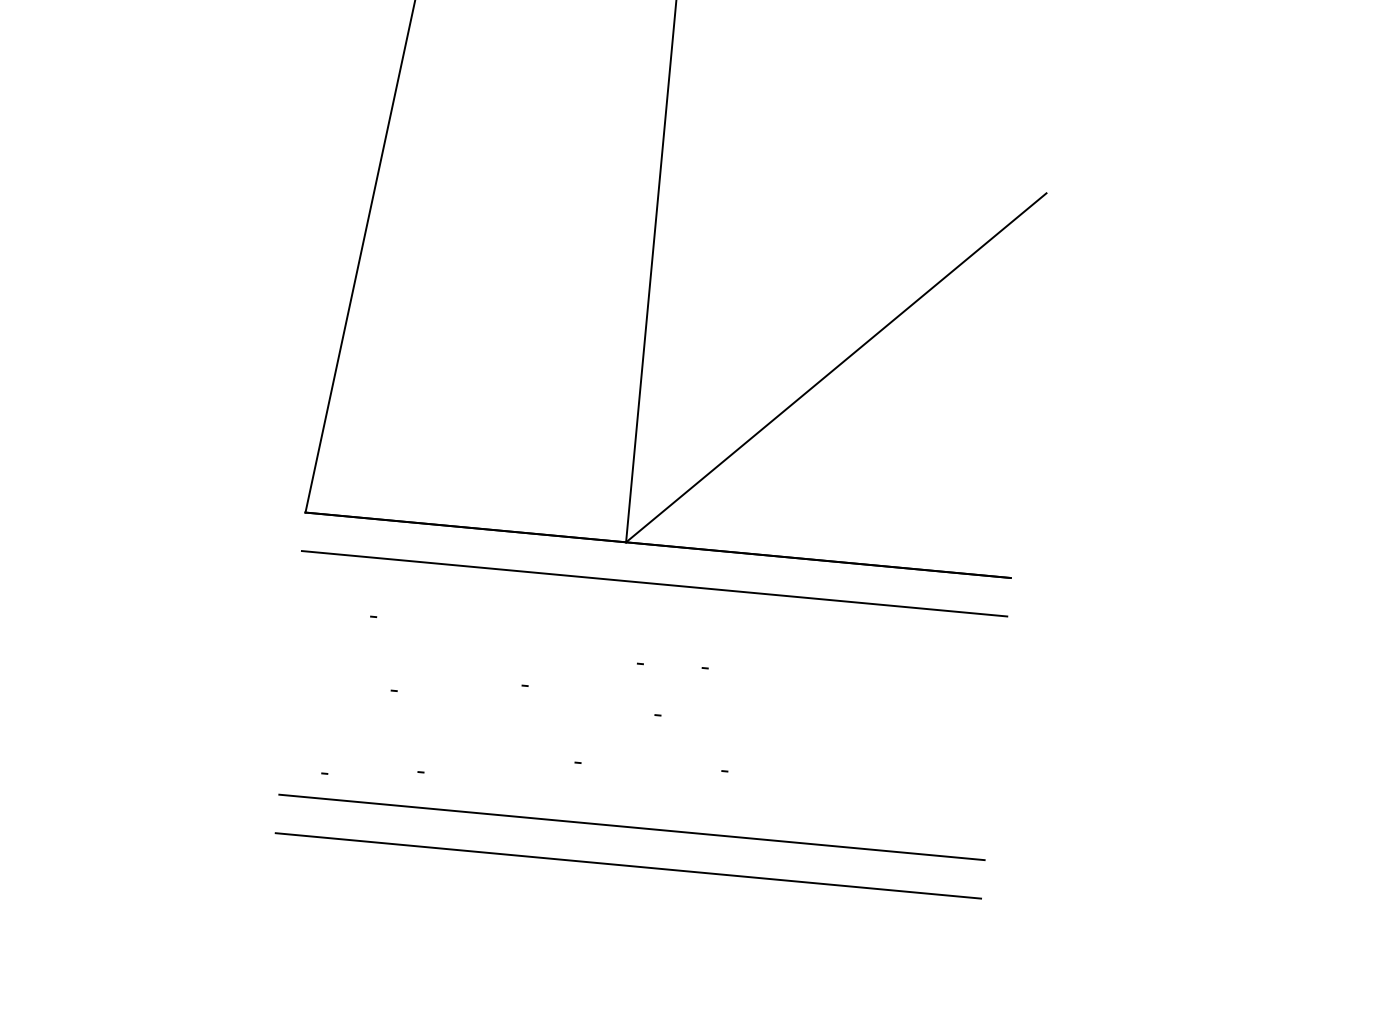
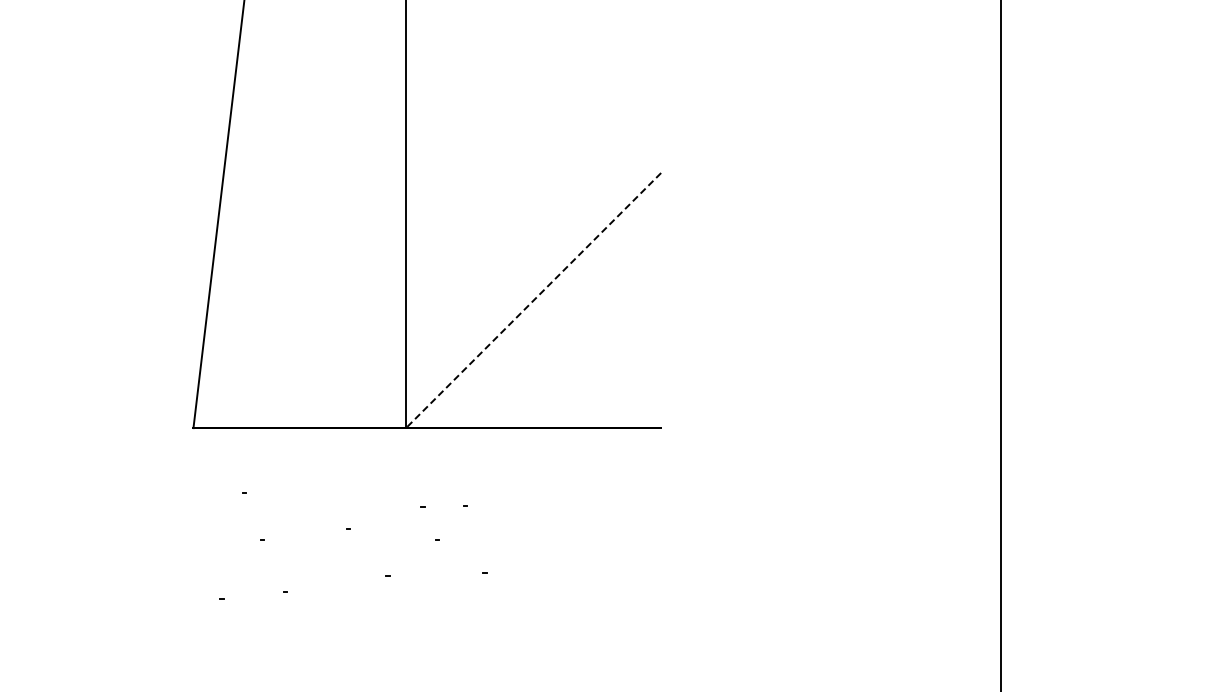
line: (836, 367) -> (533, 300), solid -> dashed
line: (654, 583) -> (427, 453), removed
line: (632, 827) -> (427, 615), removed
line: (627, 865) -> (426, 640), removed

